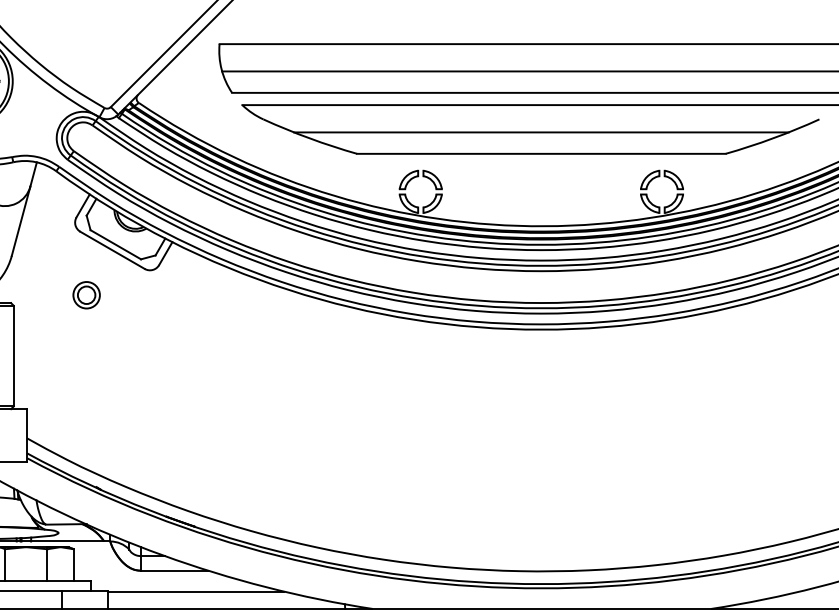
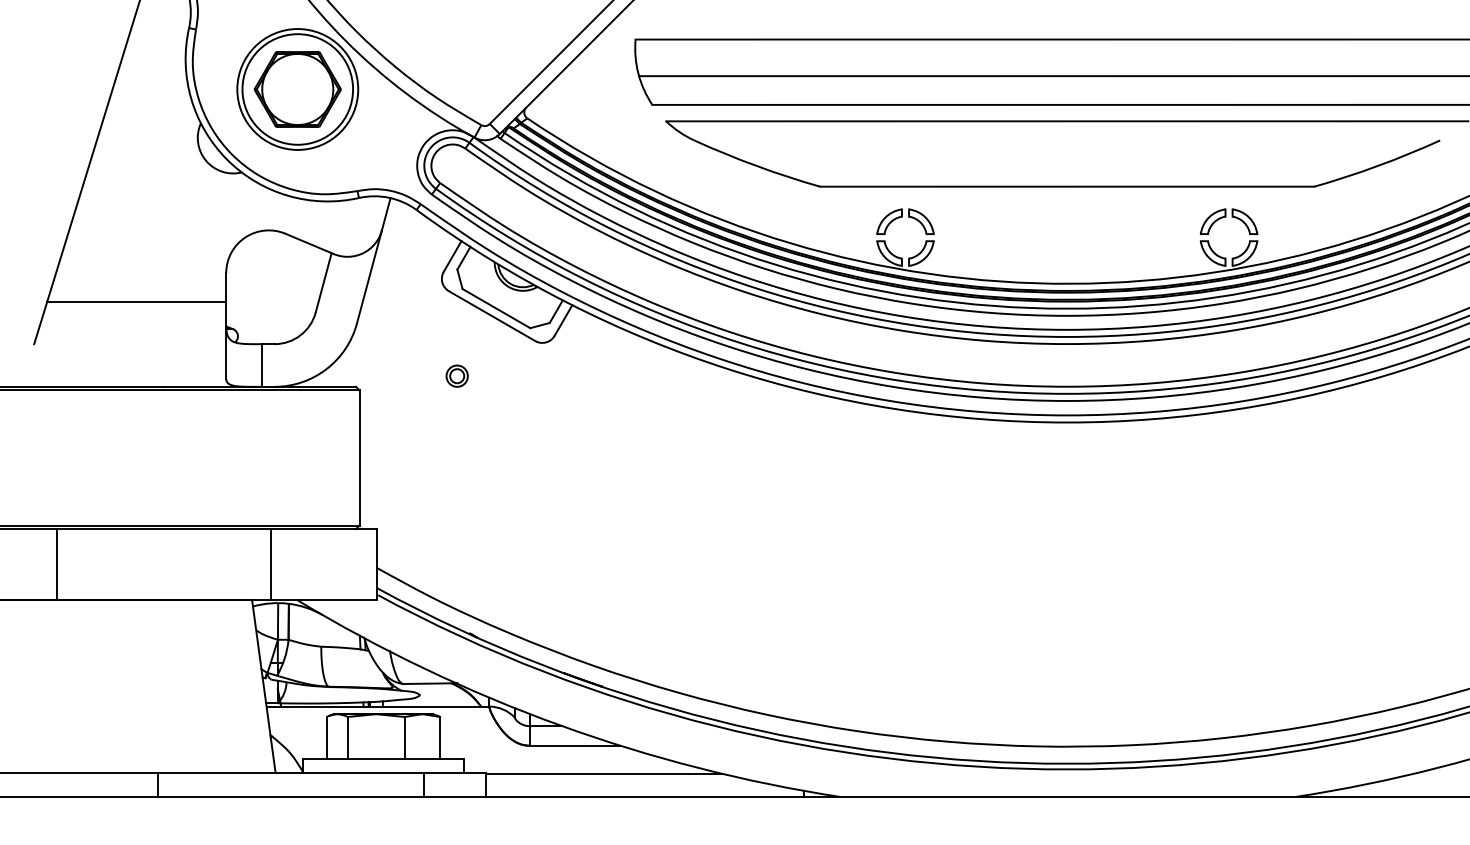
line: (541, 132) -> (1067, 157), removed
part: (86, 294) -> (456, 375), size x0.6

